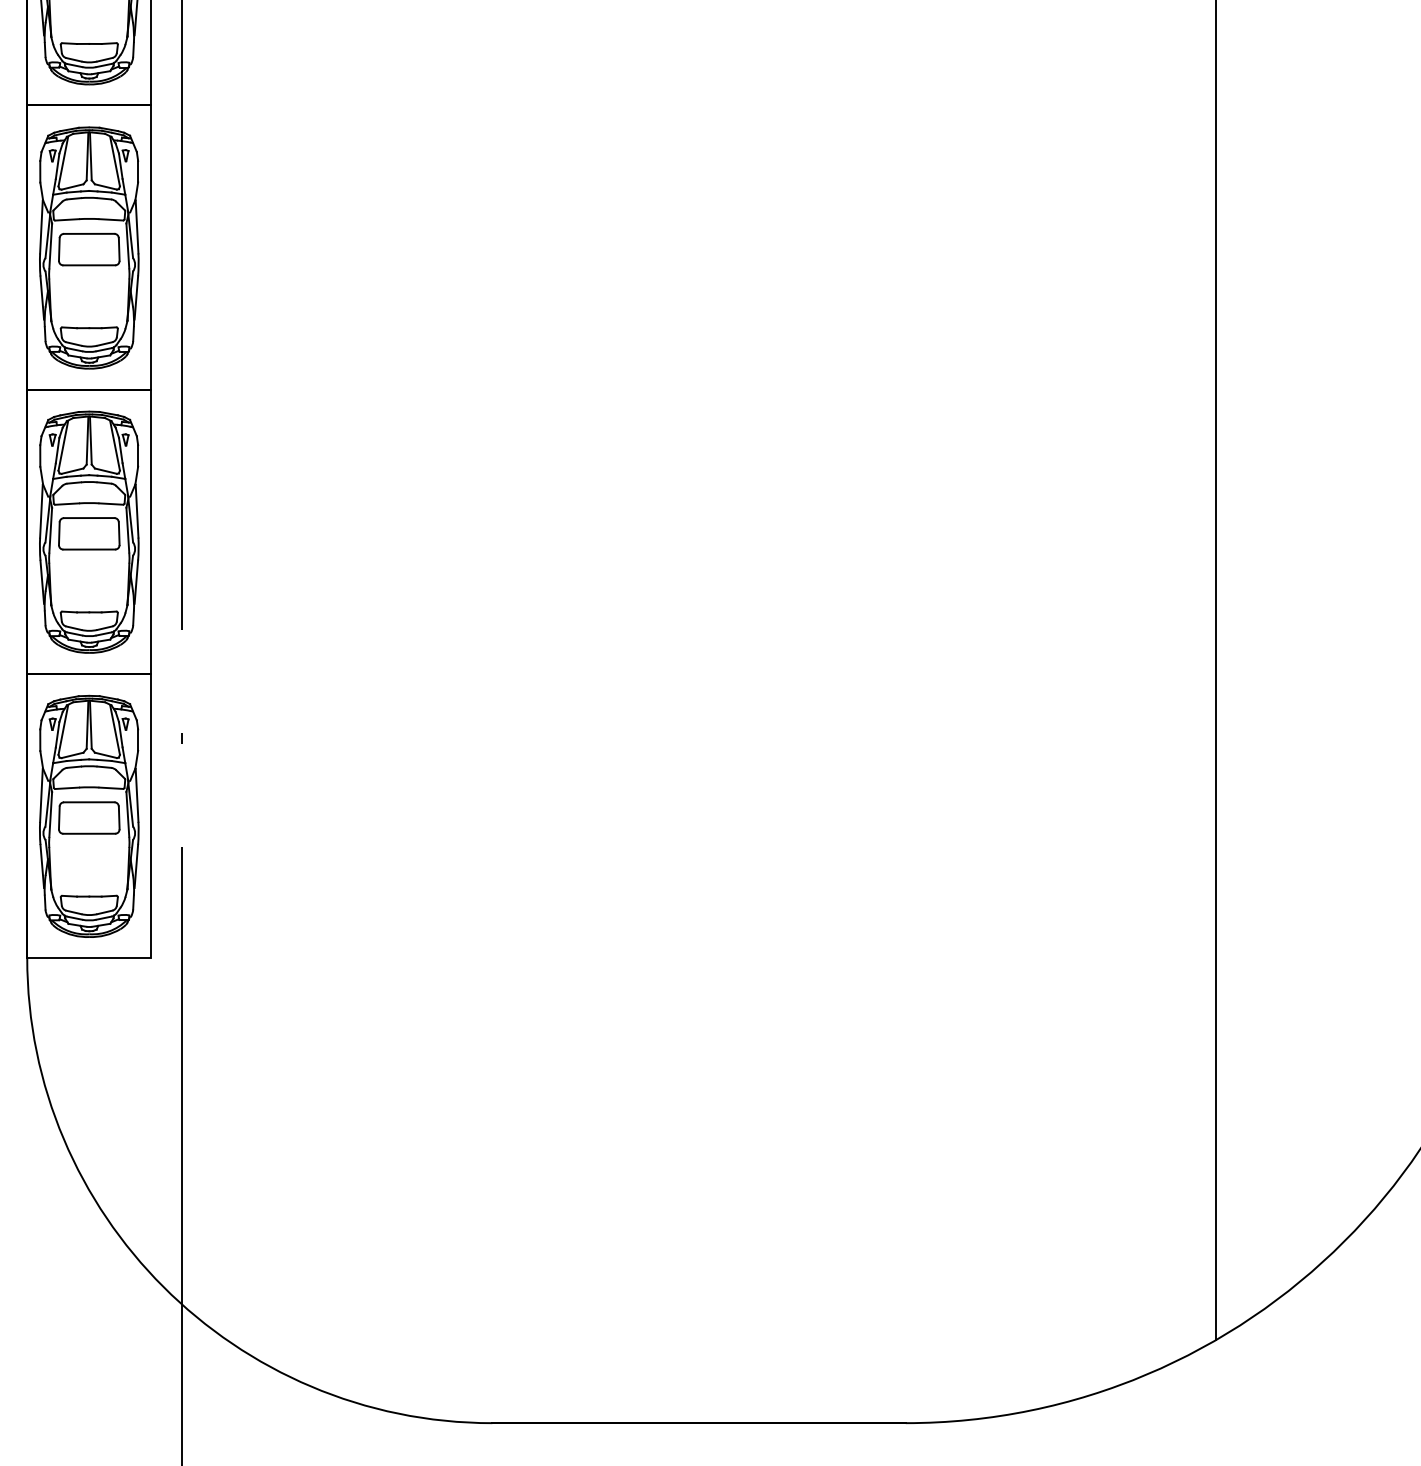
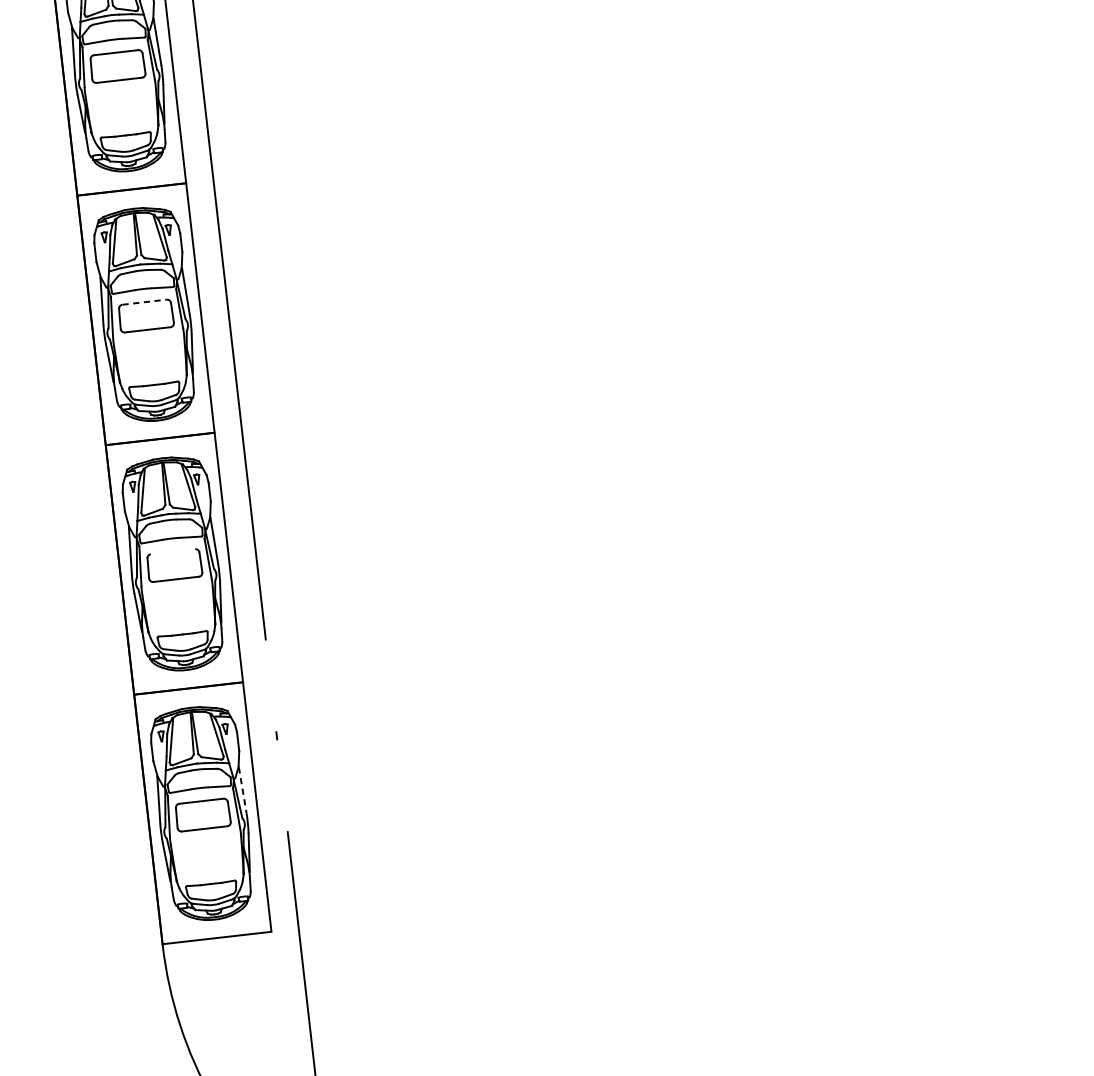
line: (89, 233) -> (144, 301), solid -> dashed
line: (89, 518) -> (173, 552), removed
line: (137, 795) -> (243, 790), solid -> dashed

